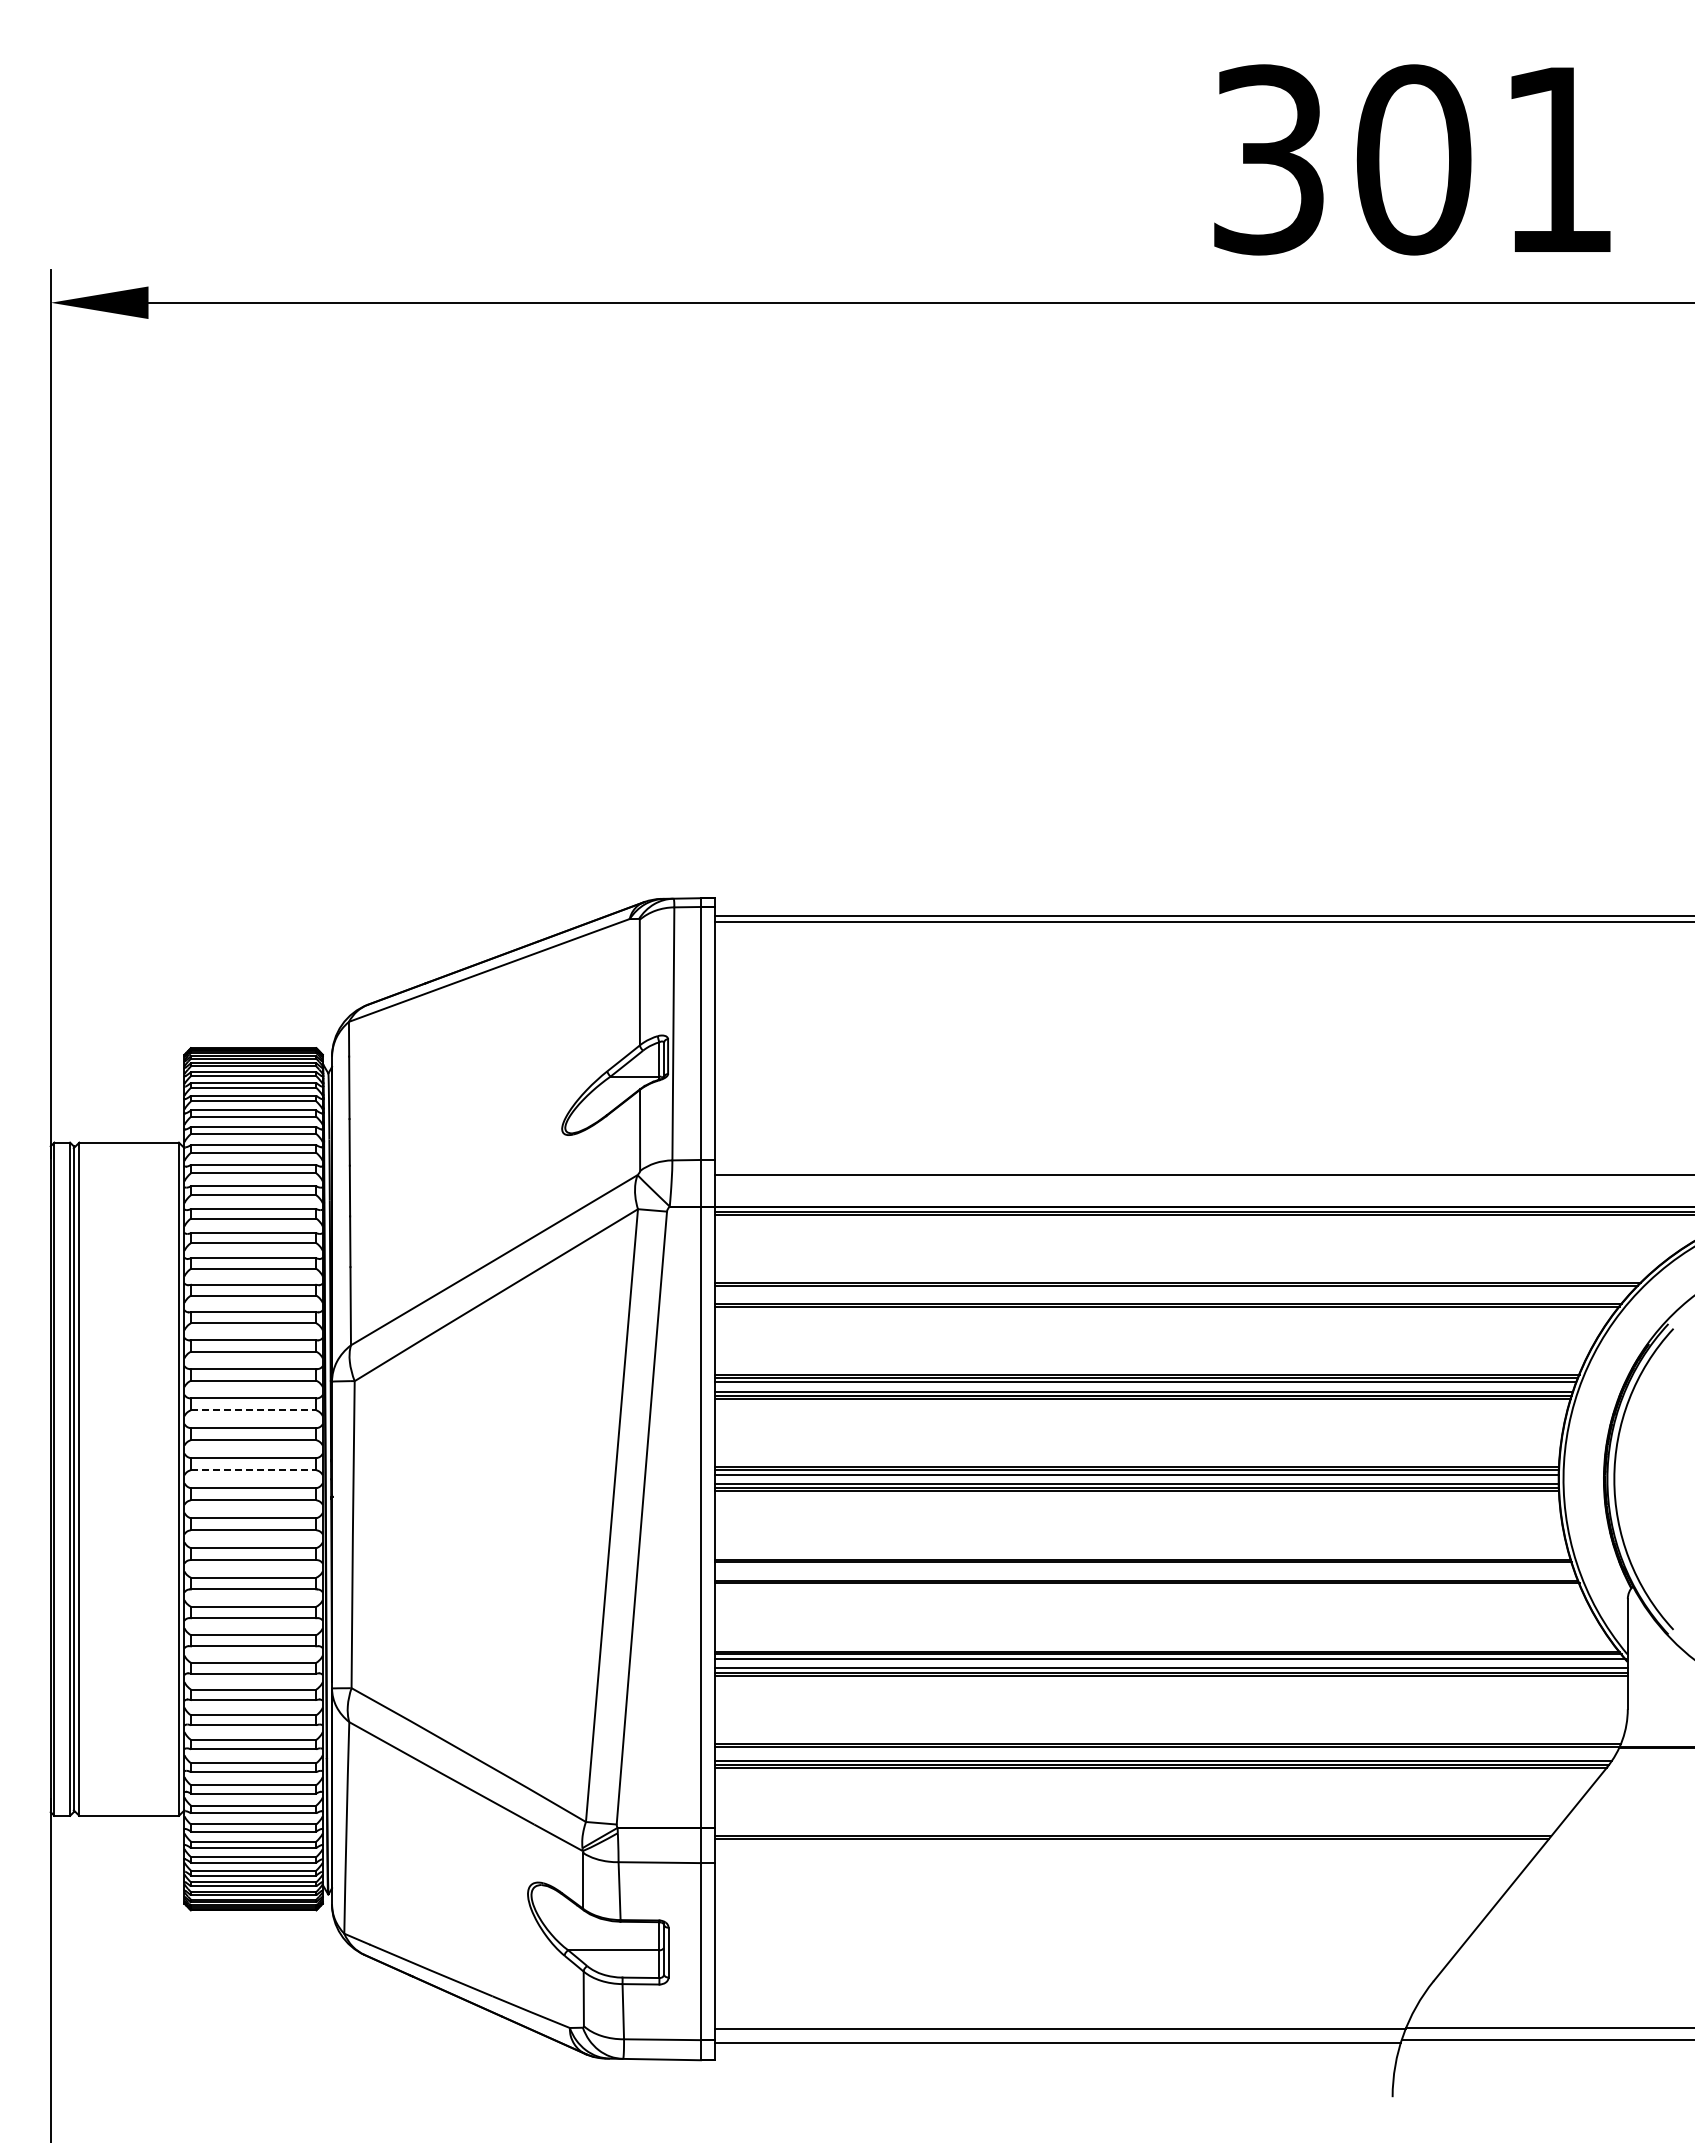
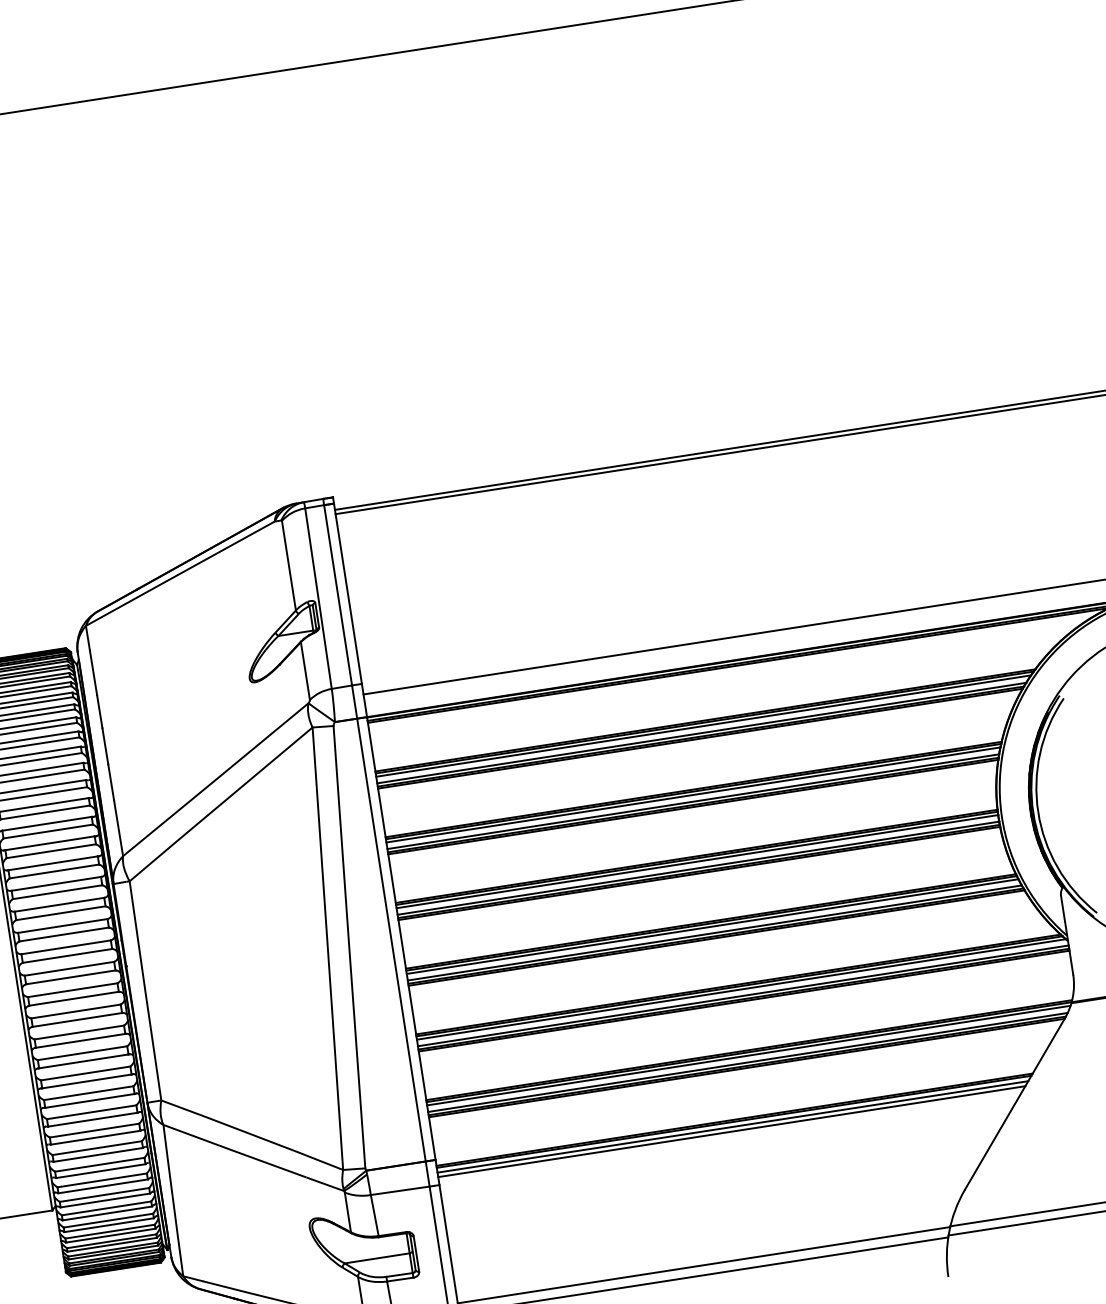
line: (1173, 1290) -> (703, 726), added
line: (1169, 1299) -> (701, 733), added
line: (253, 1410) -> (60, 913), dashed -> solid
line: (253, 1470) -> (67, 956), dashed -> solid
line: (1143, 1566) -> (712, 926), added
line: (1145, 1576) -> (714, 933), added
line: (1165, 1751) -> (748, 1055), added
line: (1128, 1845) -> (732, 1126), added
line: (1126, 1851) -> (731, 1131), added

